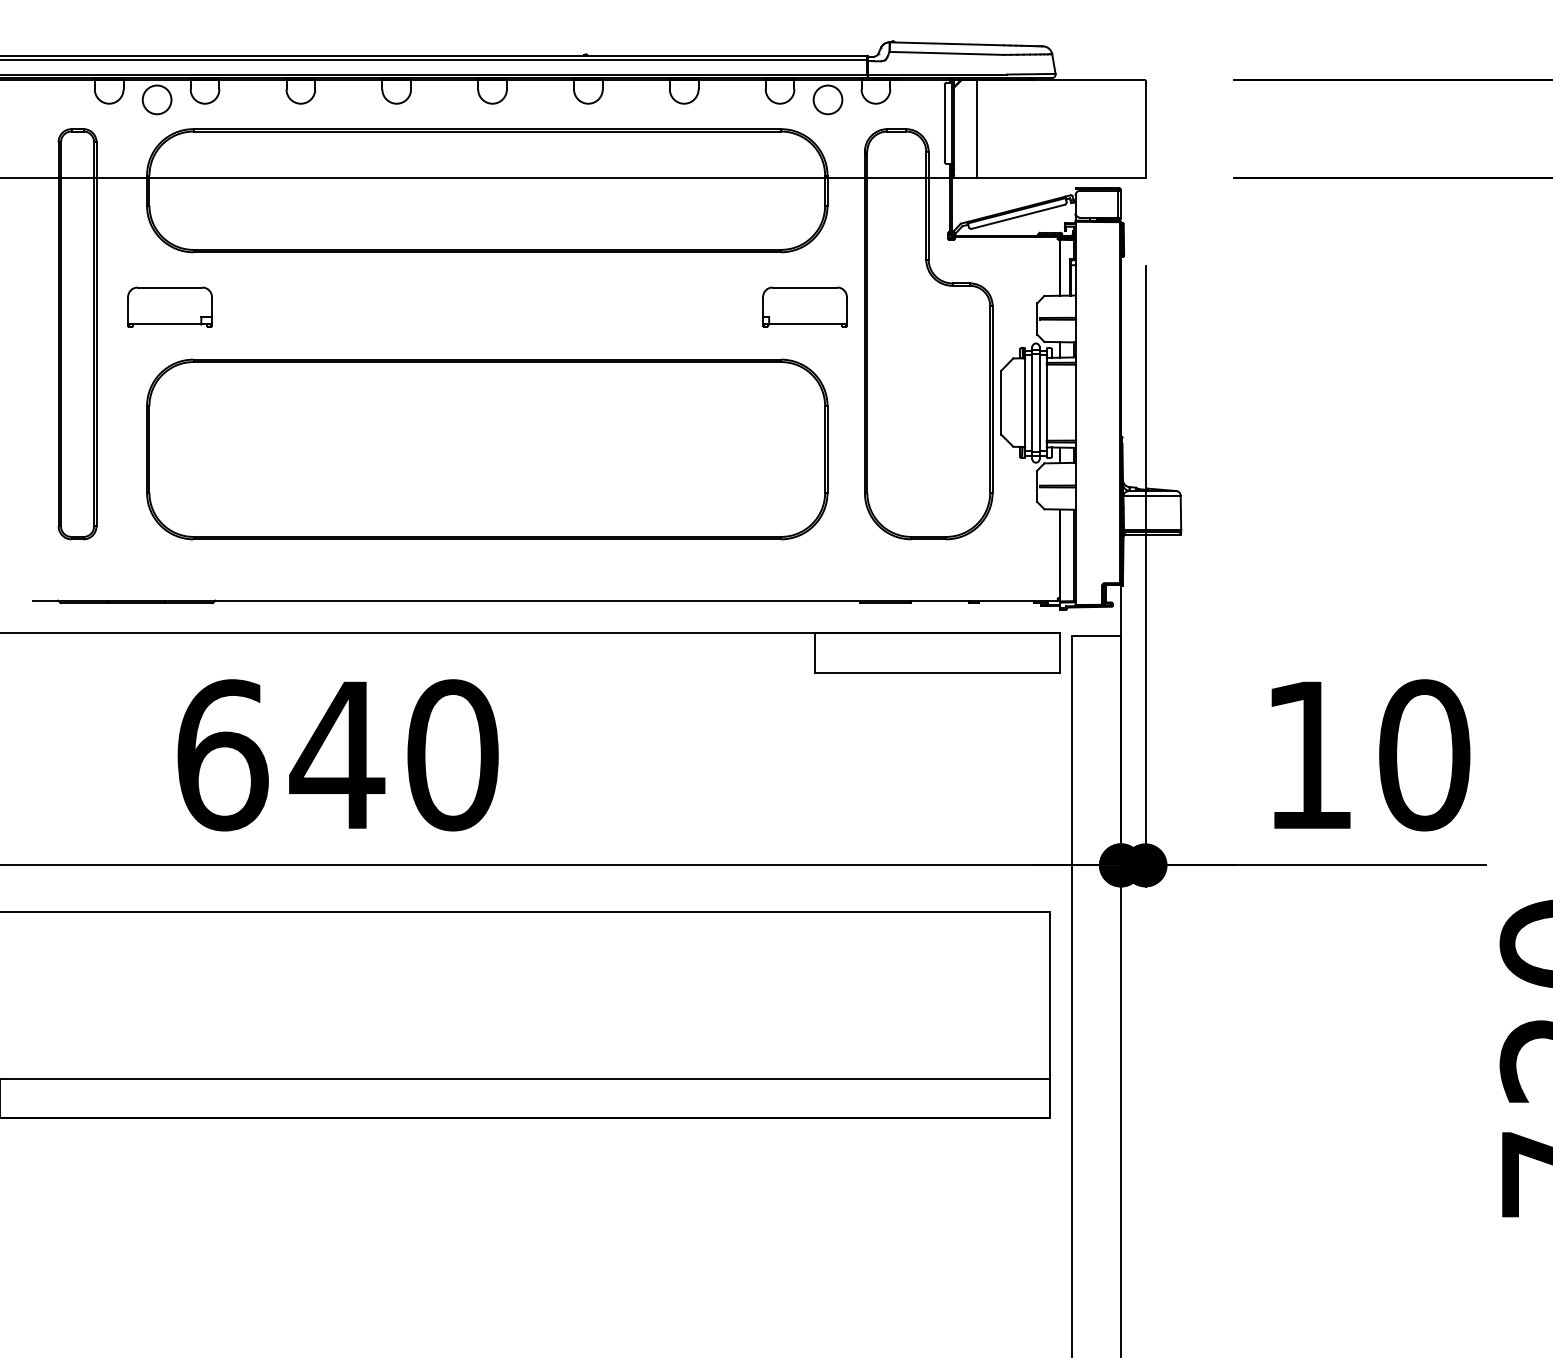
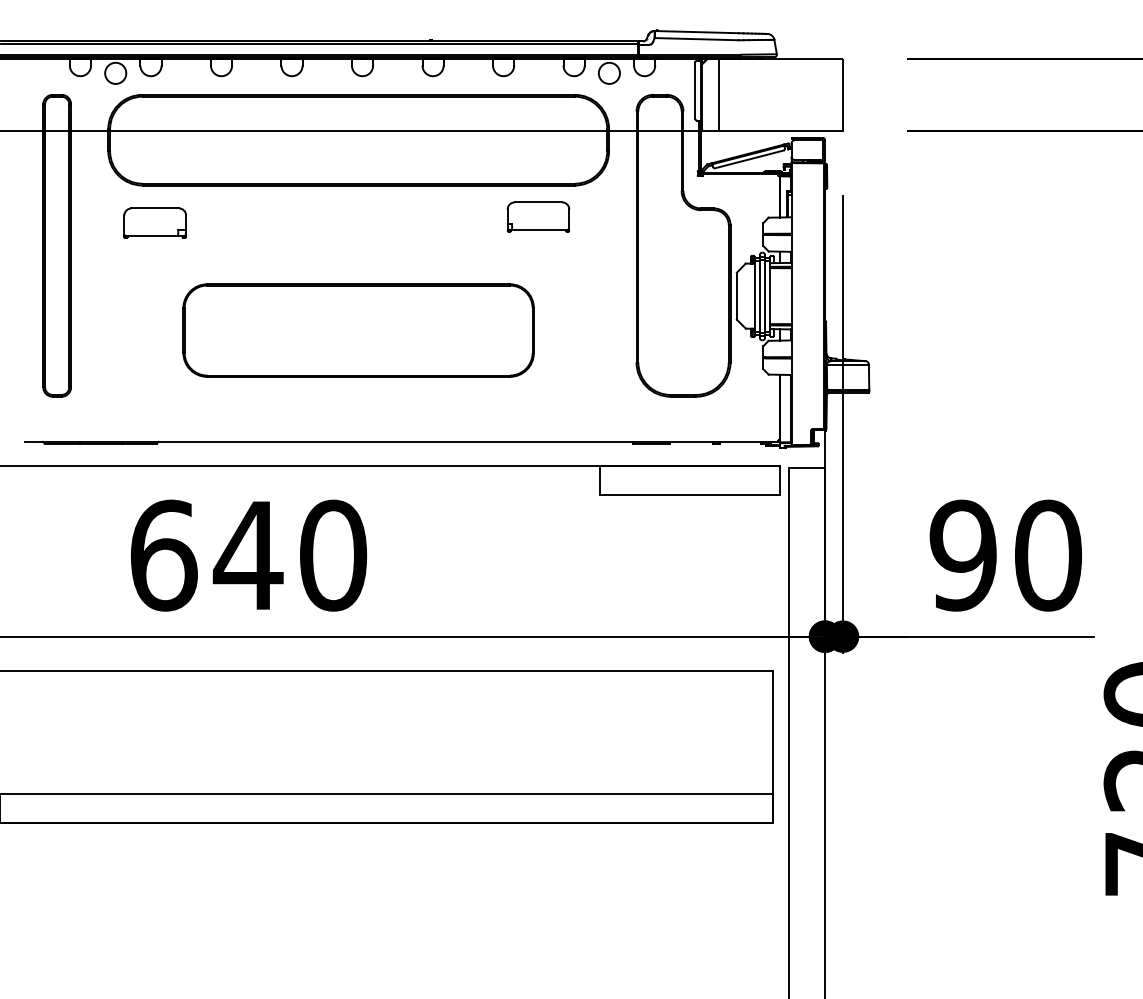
part: (169, 306) -> (154, 222), moved
part: (805, 306) -> (538, 216), moved
part: (487, 449) -> (358, 330), size x0.7
text: (1307, 755) -> (962, 555), 10 -> 90

